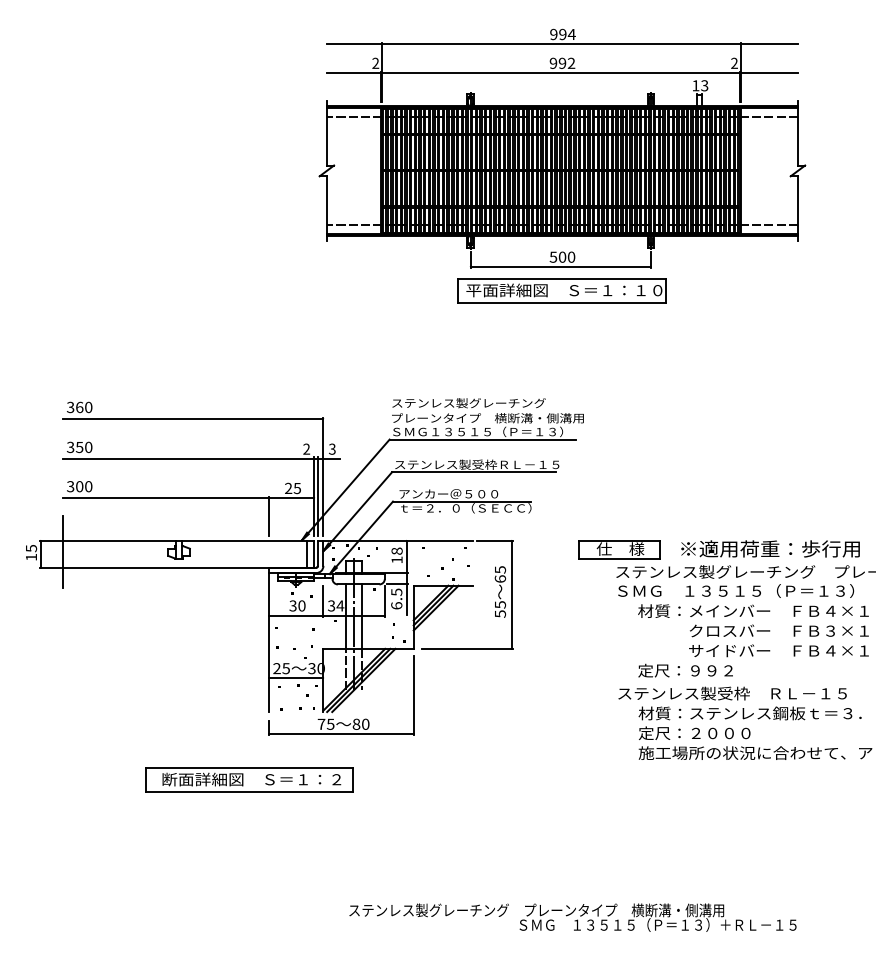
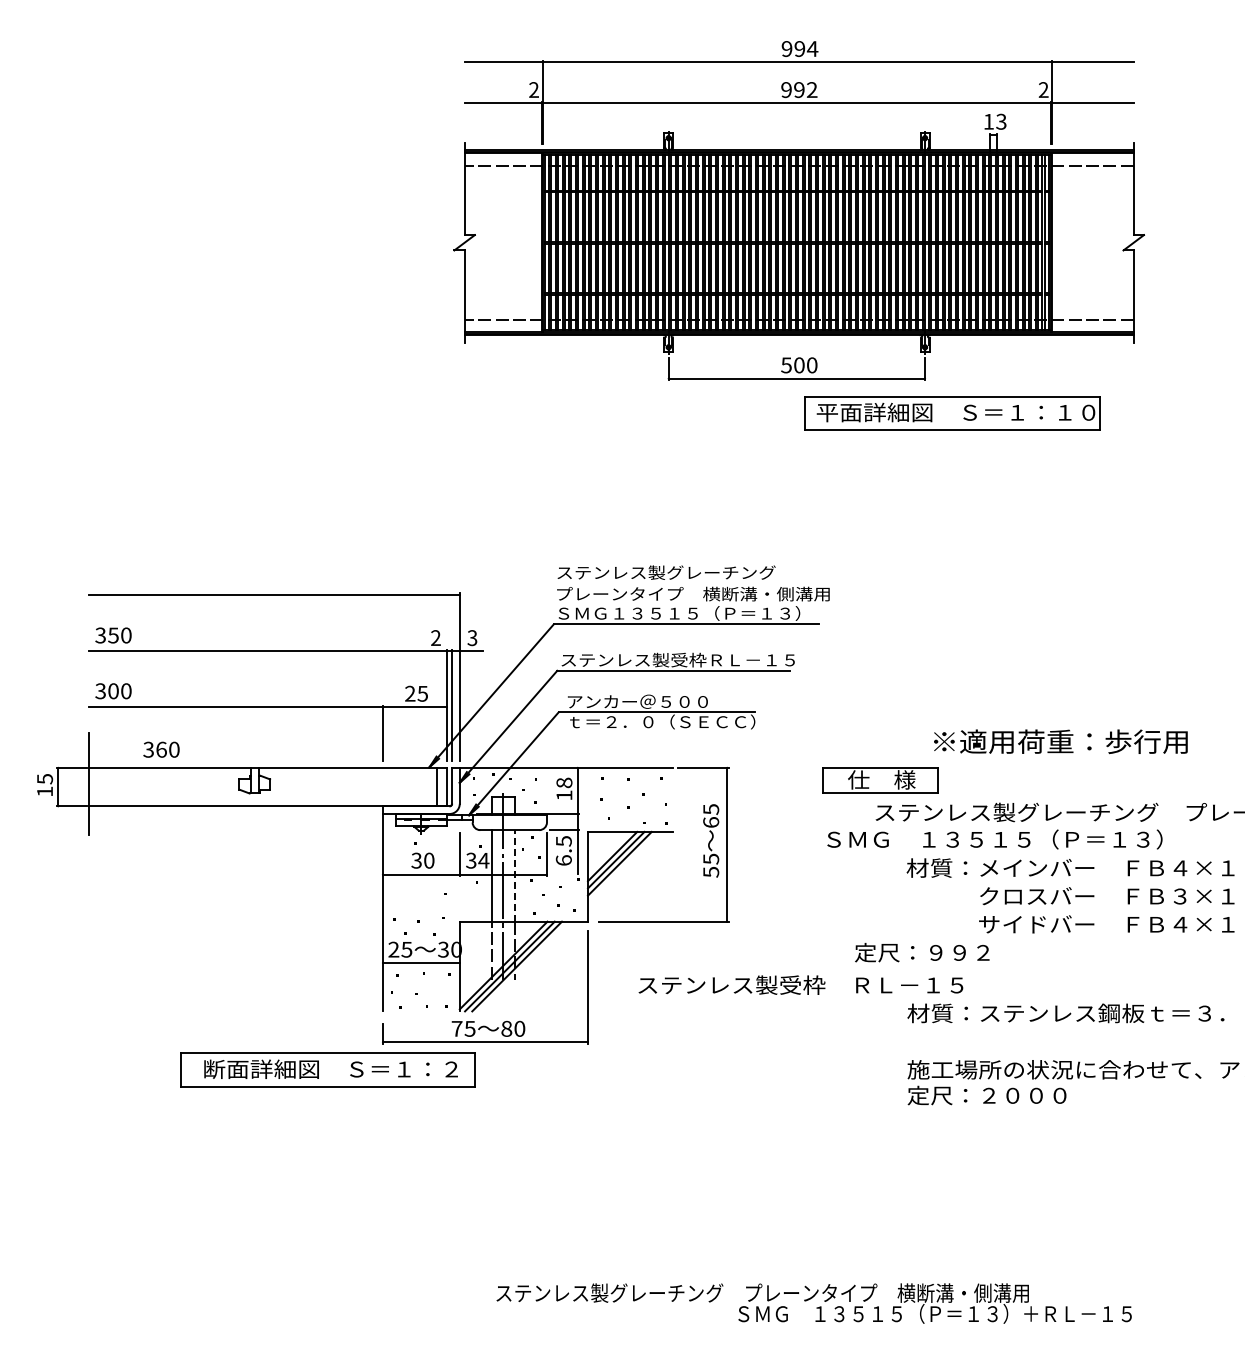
part: (561, 291) -> (952, 413), moved
text: (79, 407) -> (161, 749), moved
text: (770, 548) -> (1060, 741), moved
text: (735, 591) -> (994, 839), moved
line: (361, 616) -> (514, 875), solid -> dashed
text: (685, 670) -> (922, 952), moved
text: (732, 693) -> (800, 984), moved
text: (694, 733) -> (986, 1095), moved
part: (249, 779) -> (327, 1069), moved

